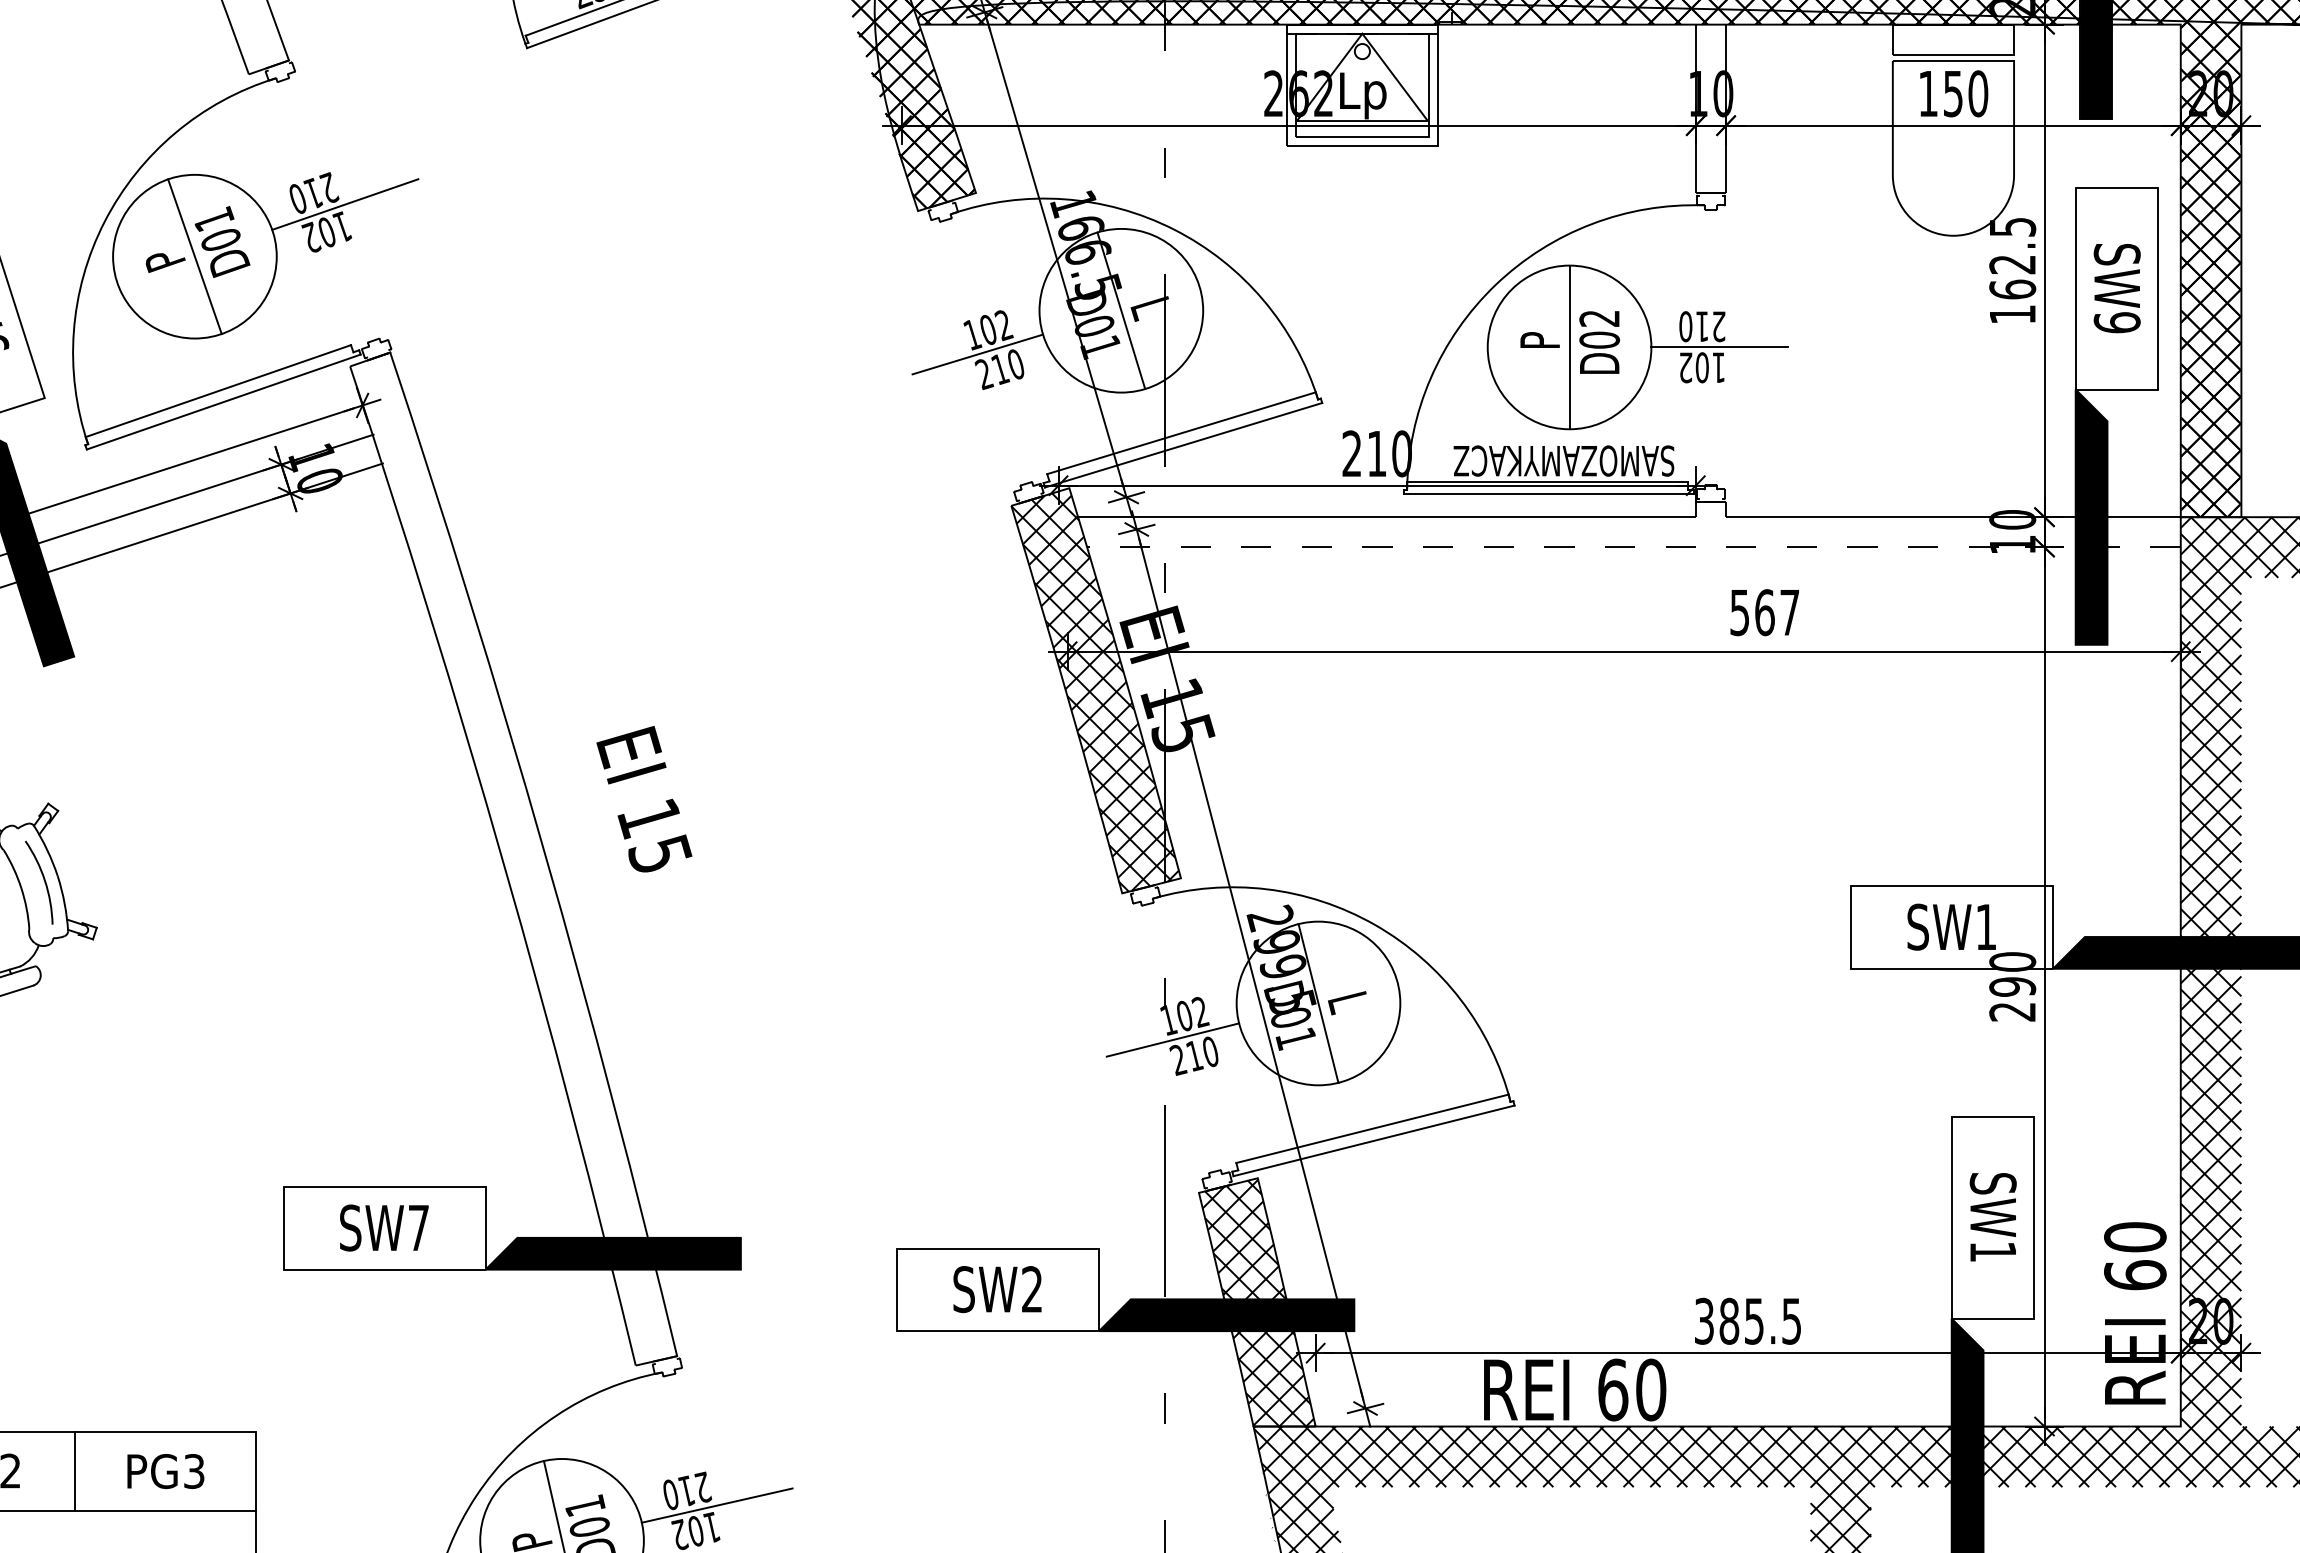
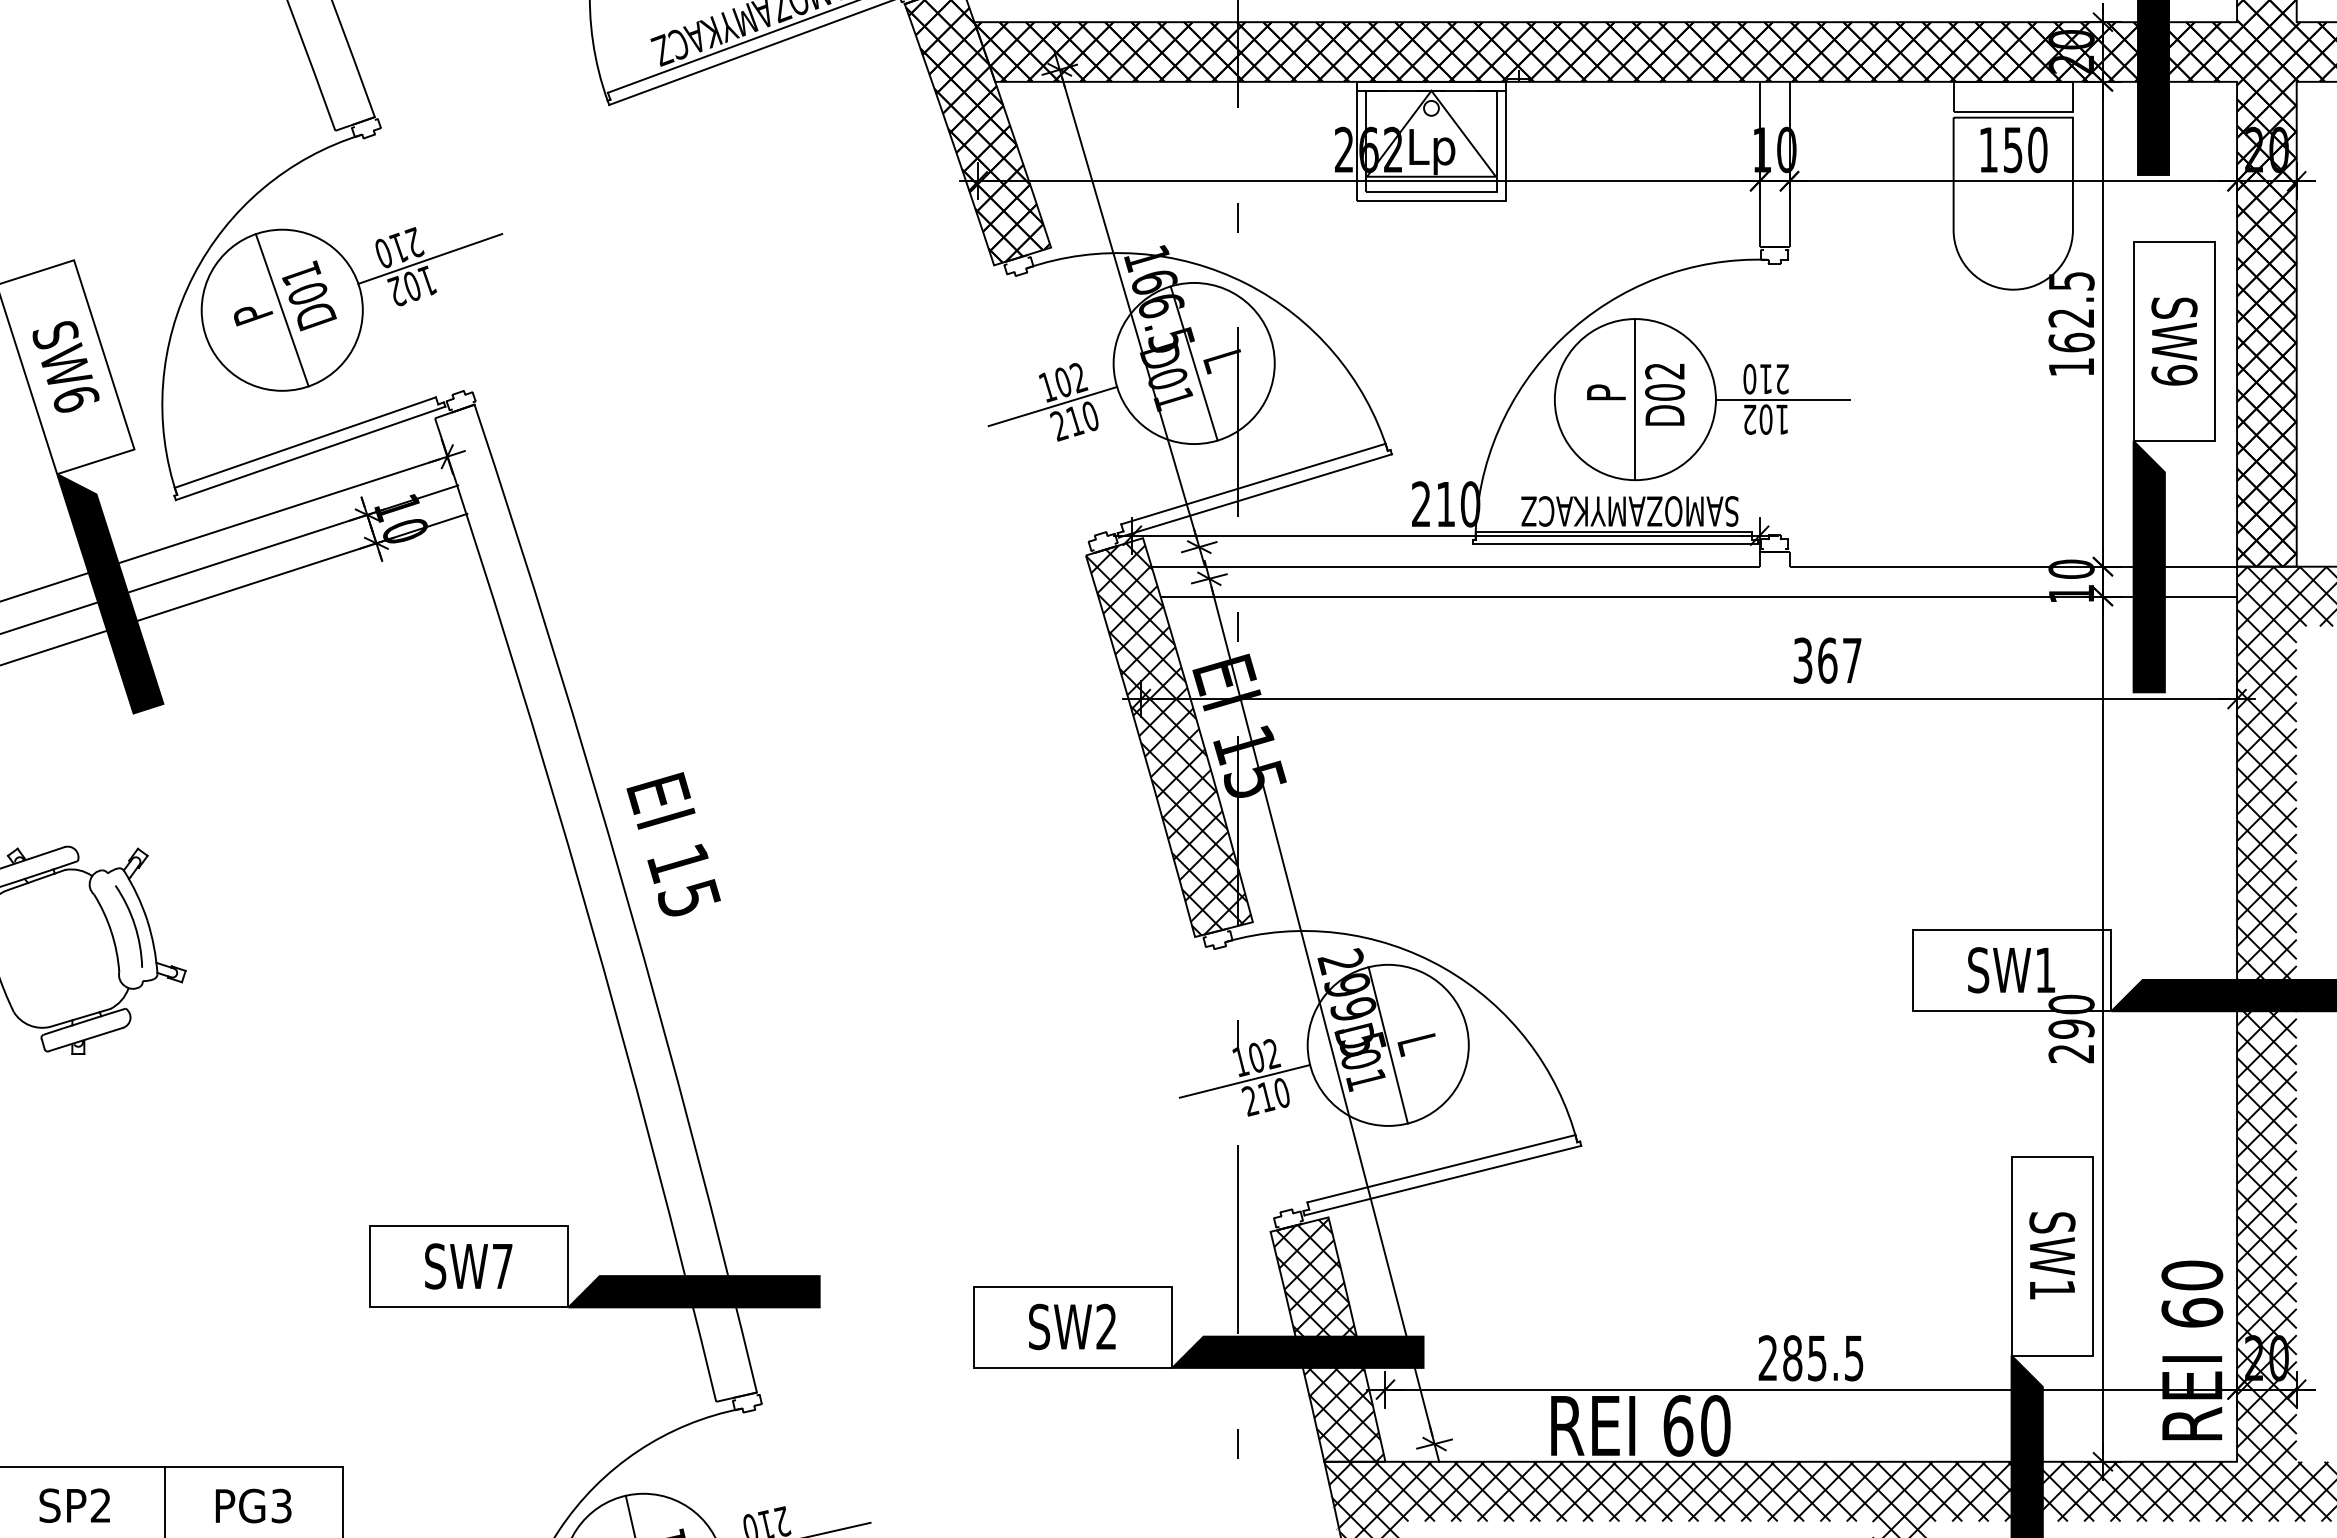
line: (1633, 547) -> (1698, 596), dashed -> solid
text: (1740, 612) -> (1803, 660), 567 -> 367
text: (644, 799) -> (673, 844), moved
text: (1703, 1321) -> (1767, 1358), 385.5 -> 285.5

